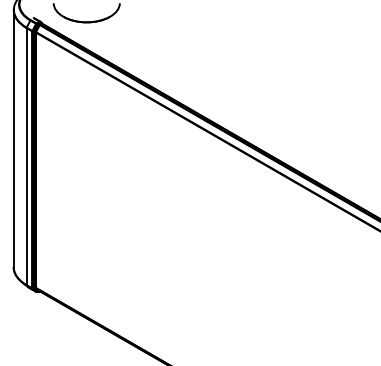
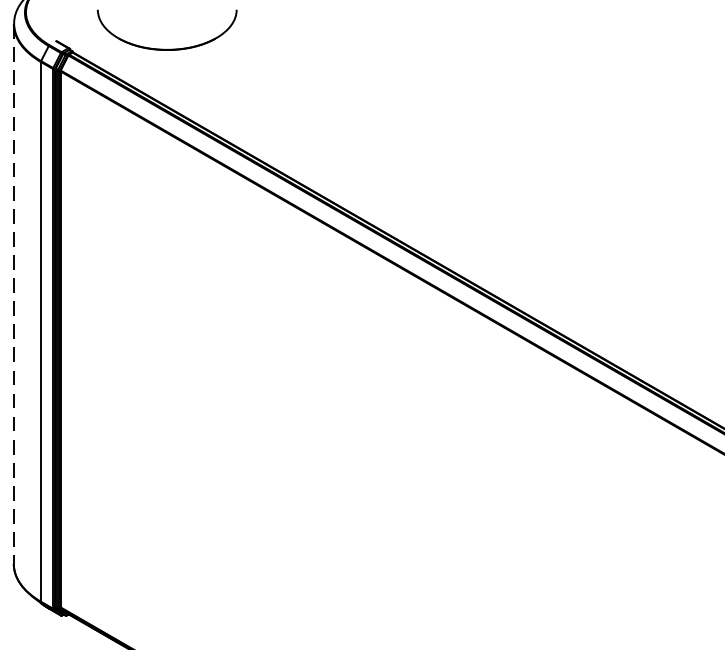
line: (13, 138) -> (13, 293), solid -> dashed

